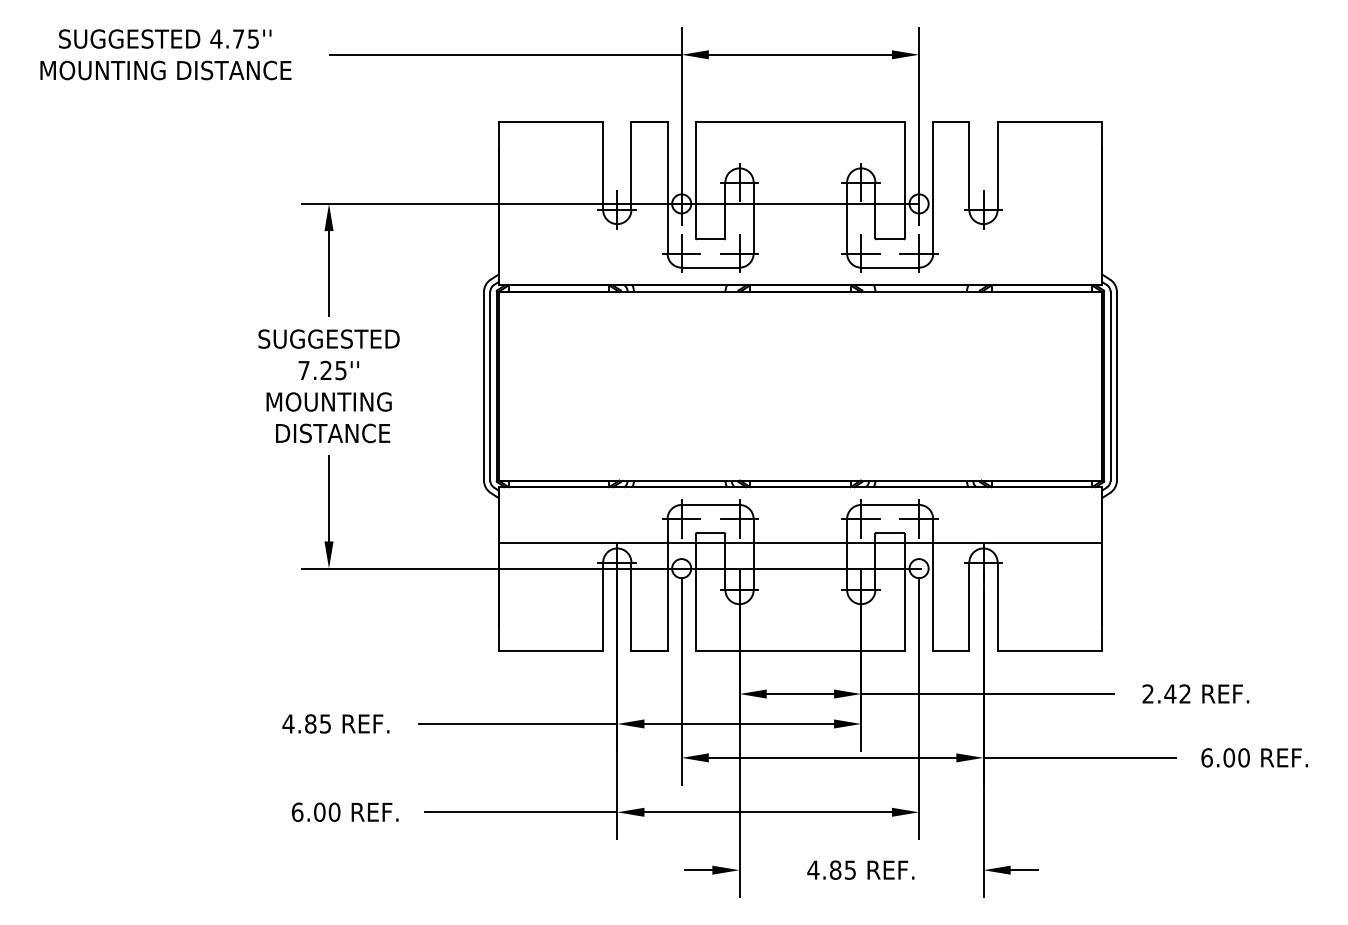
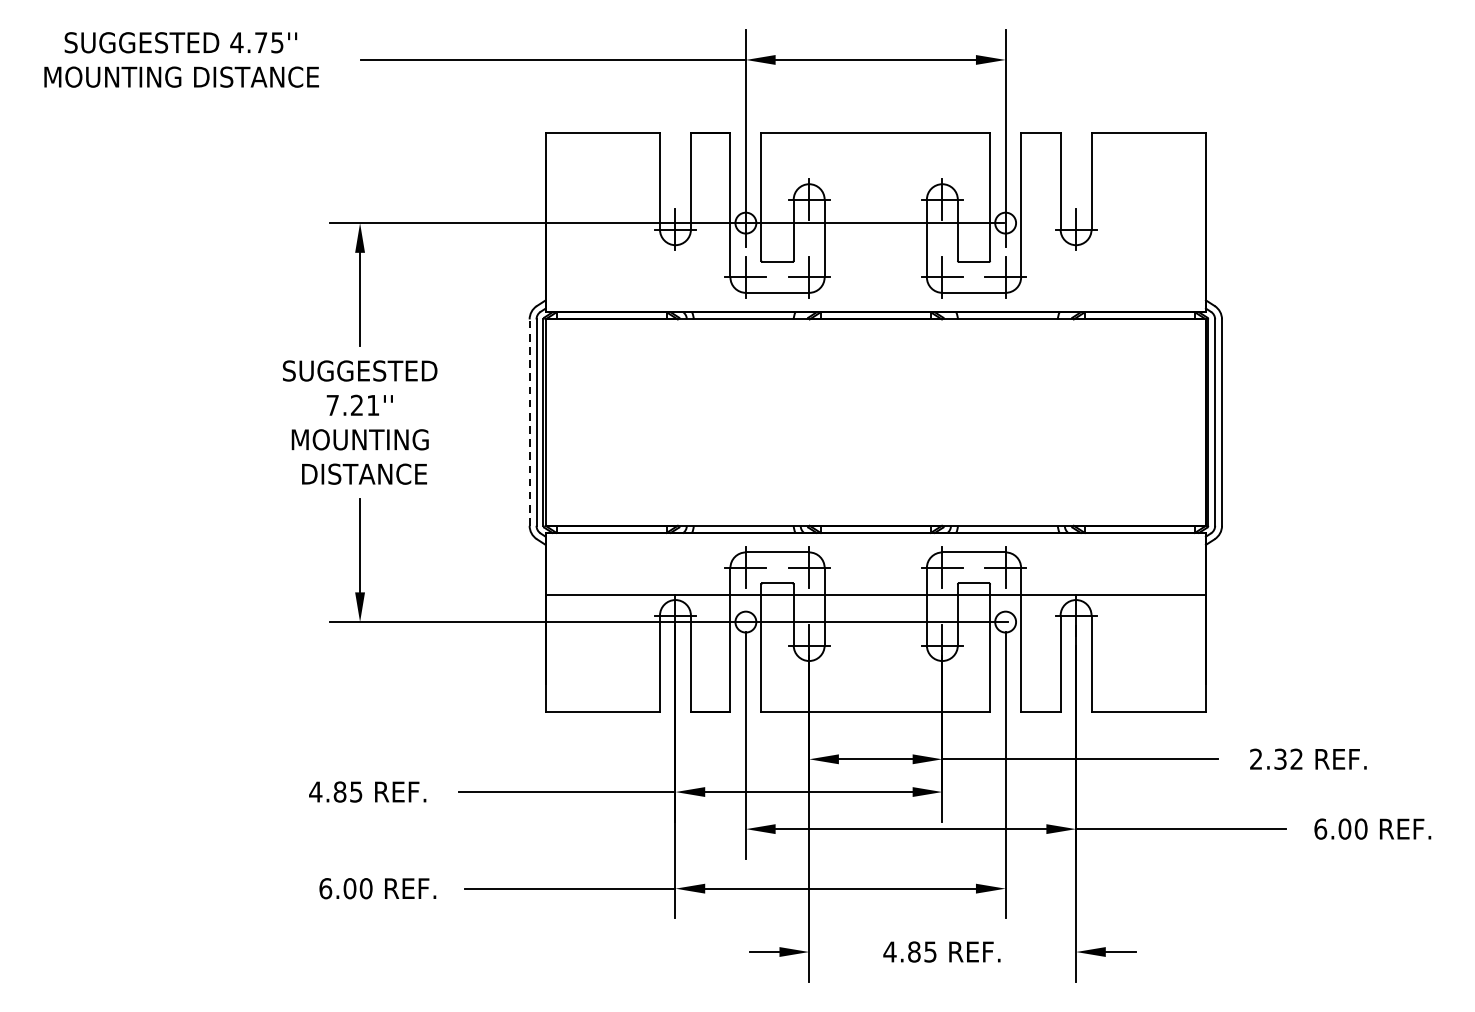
text: (340, 370) -> (372, 405), 7.25'' -> 7.21''
line: (484, 385) -> (530, 421), solid -> dashed
text: (1170, 693) -> (1280, 758), 2.42 -> 2.32

